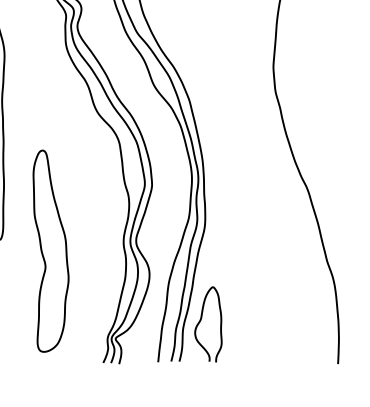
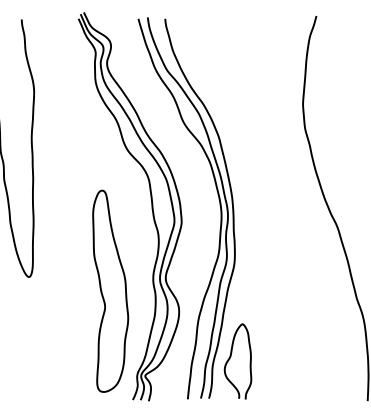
part: (50, 250) -> (110, 290), moved

